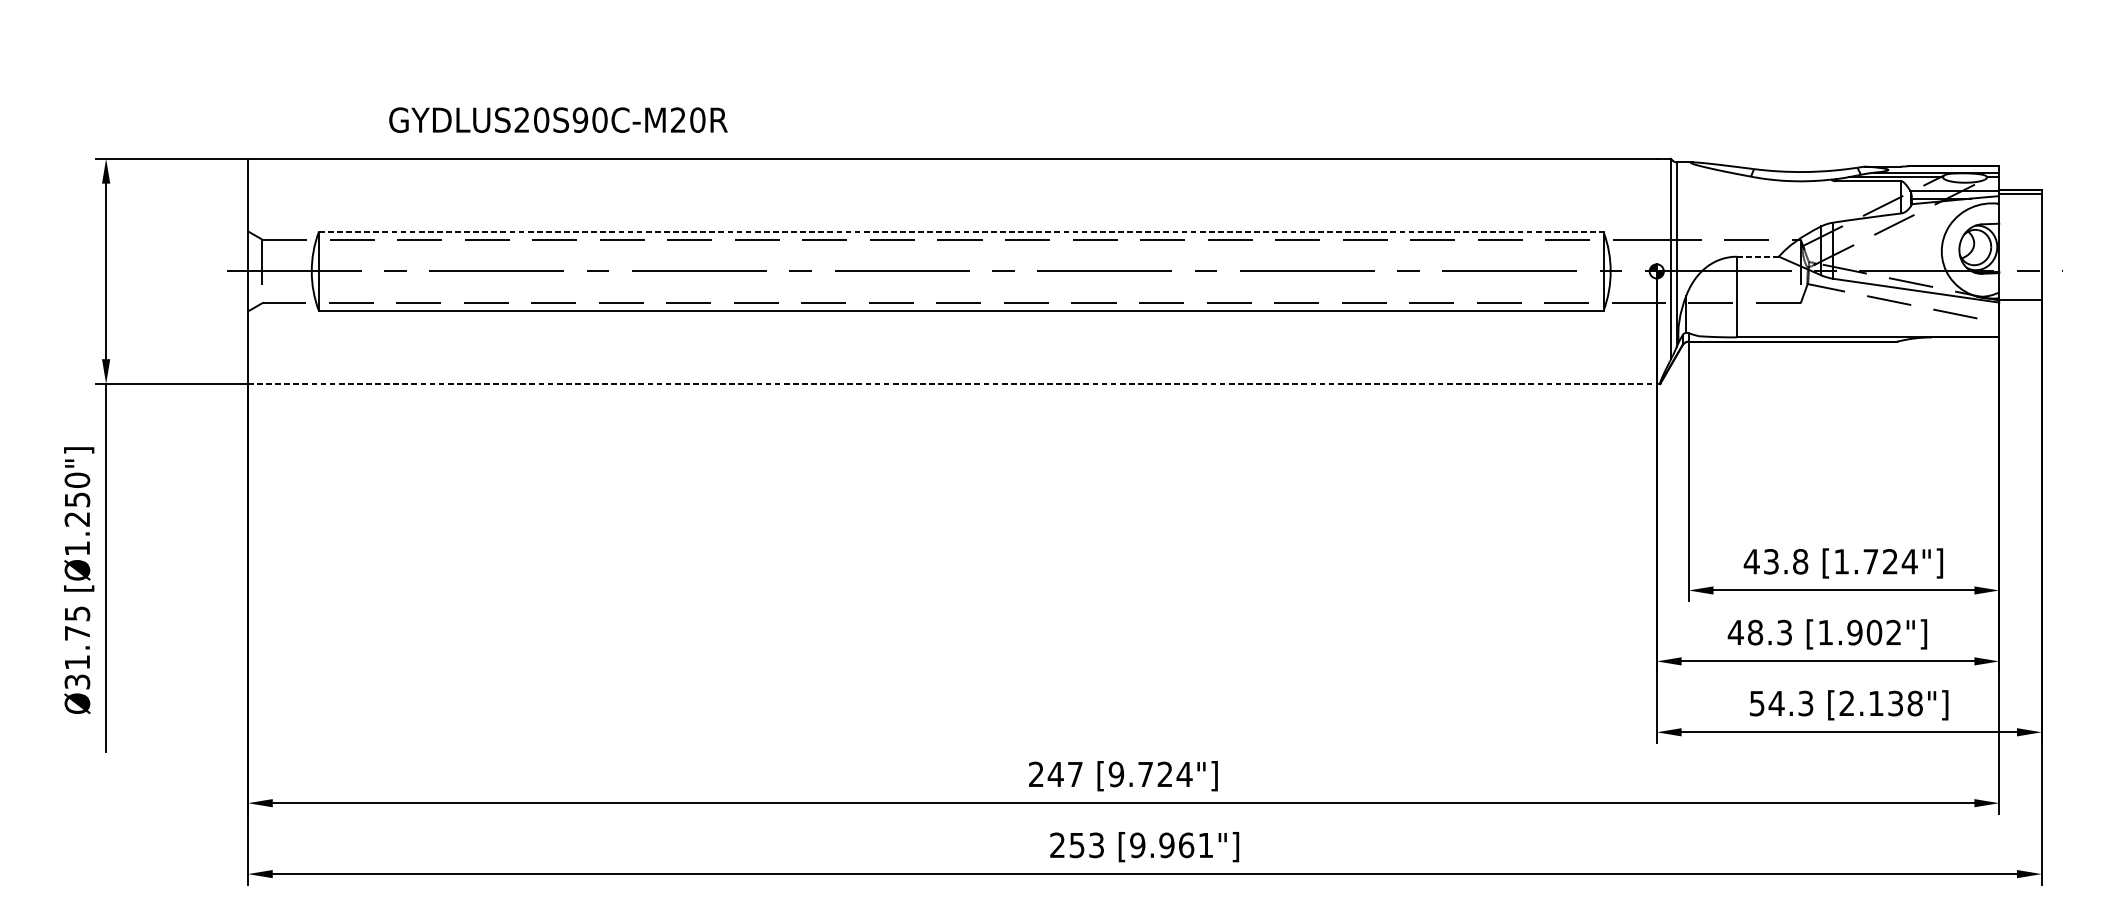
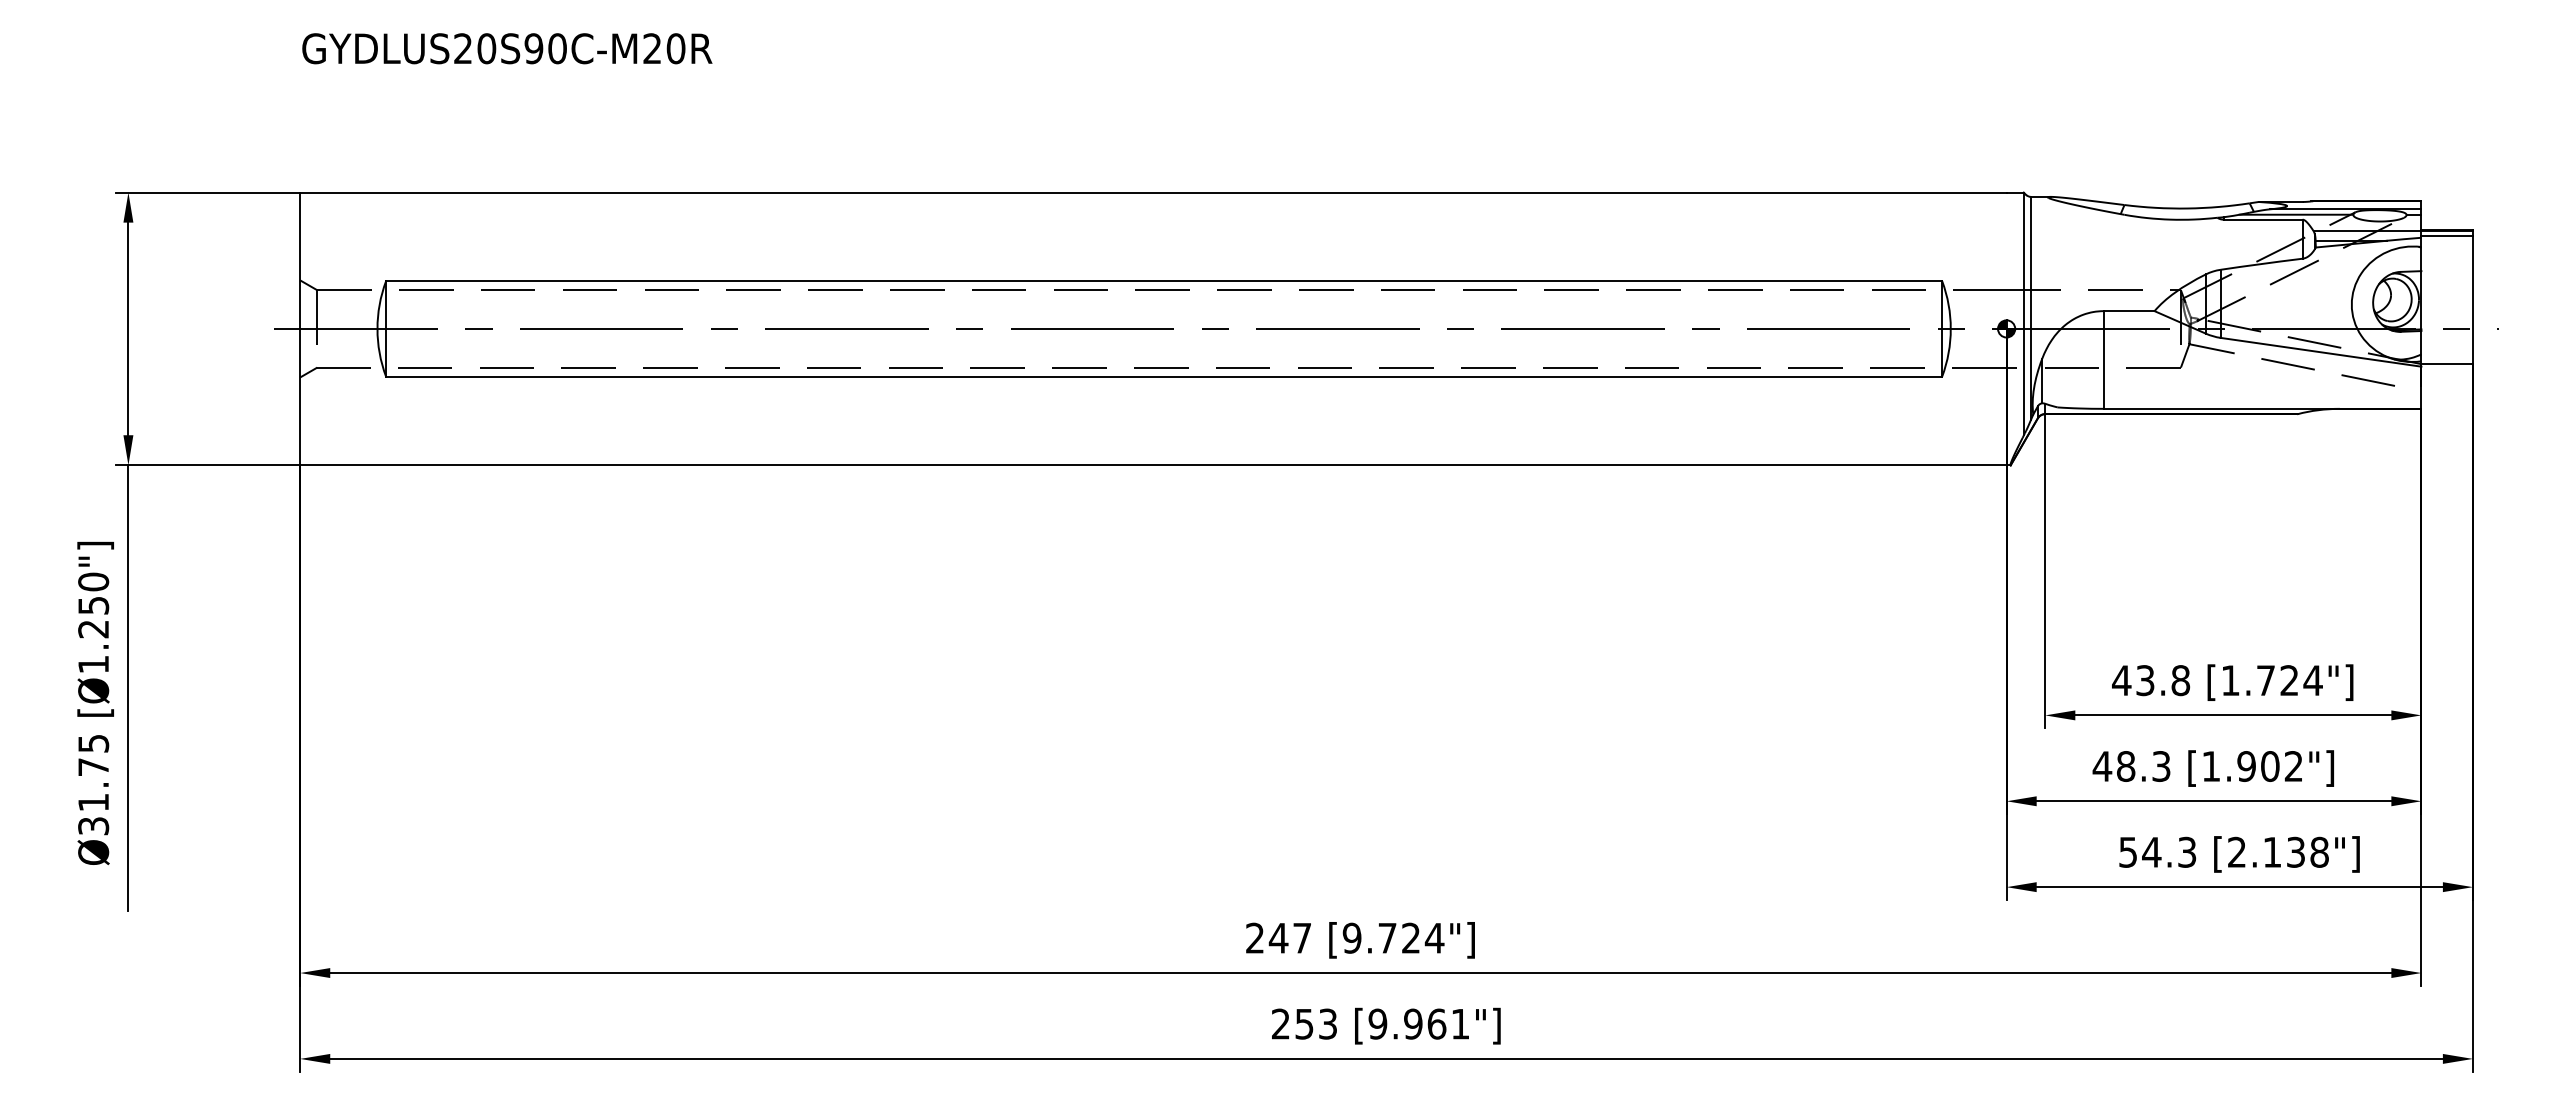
text: (558, 119) -> (507, 48), moved
line: (961, 232) -> (1164, 281), dashed -> solid
line: (1758, 257) -> (2129, 311), dashed -> solid
line: (952, 384) -> (1153, 465), dashed -> solid

